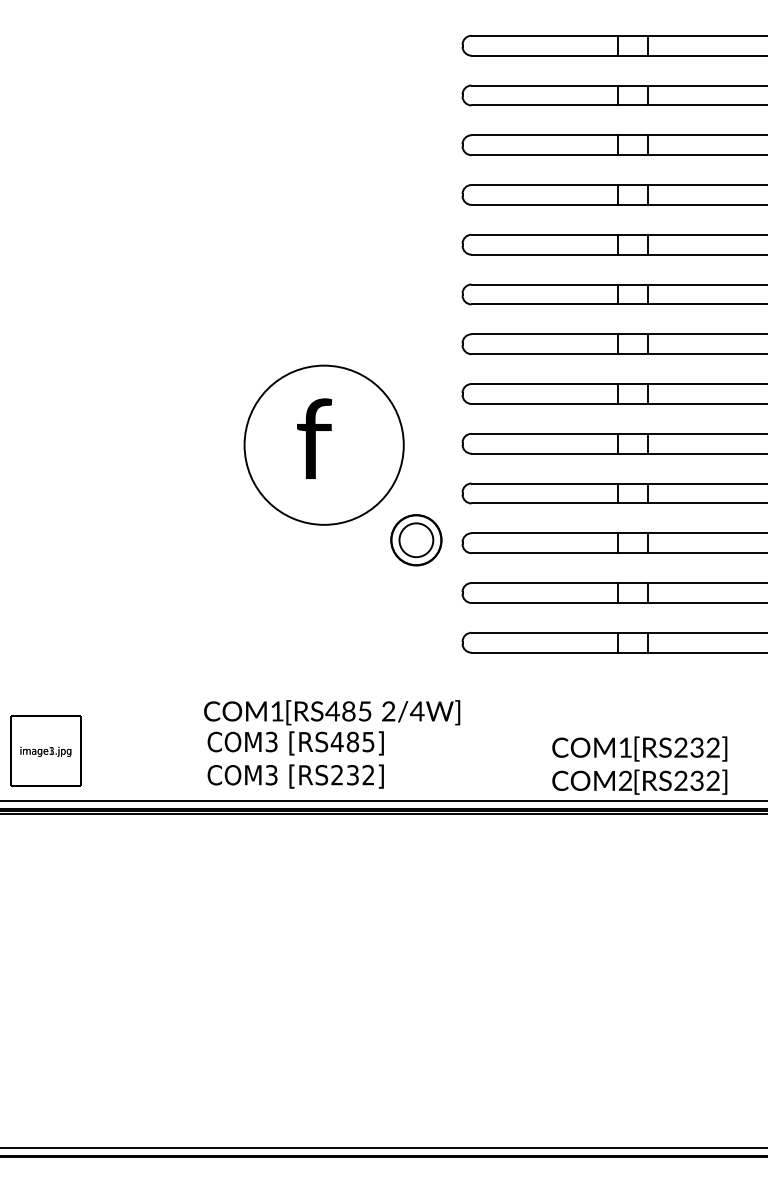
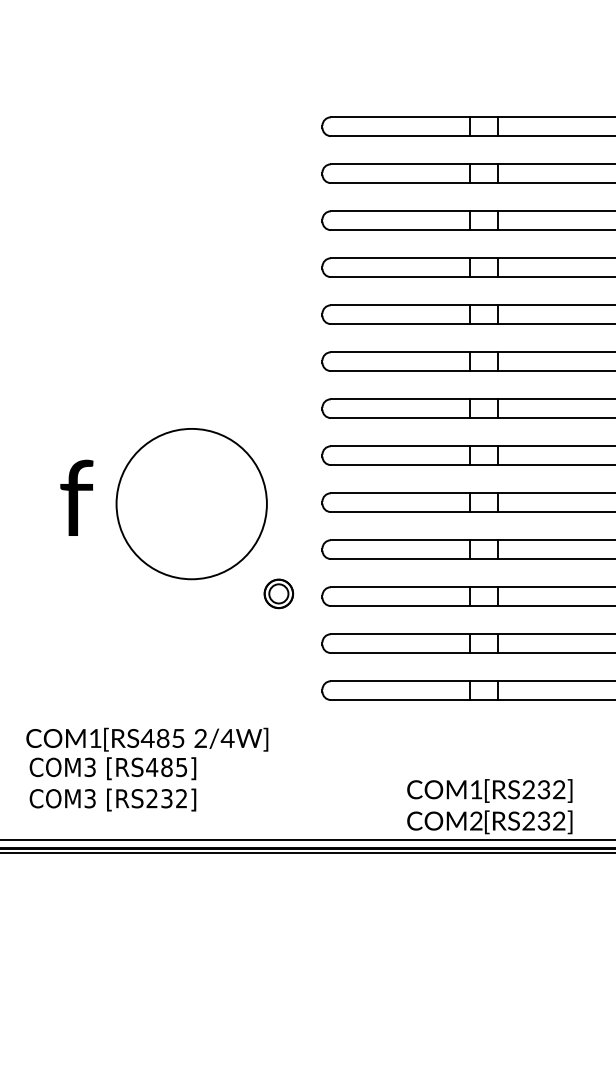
text: (314, 438) -> (76, 497), moved
part: (416, 540) -> (278, 594), size x0.6
text: (332, 744) -> (147, 769), moved

